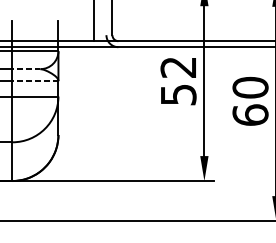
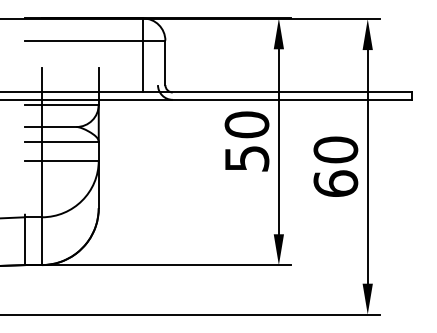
text: (178, 67) -> (246, 124), 52 -> 50
line: (25, 69) -> (58, 127), dashed -> solid
line: (34, 80) -> (69, 141), dashed -> solid

